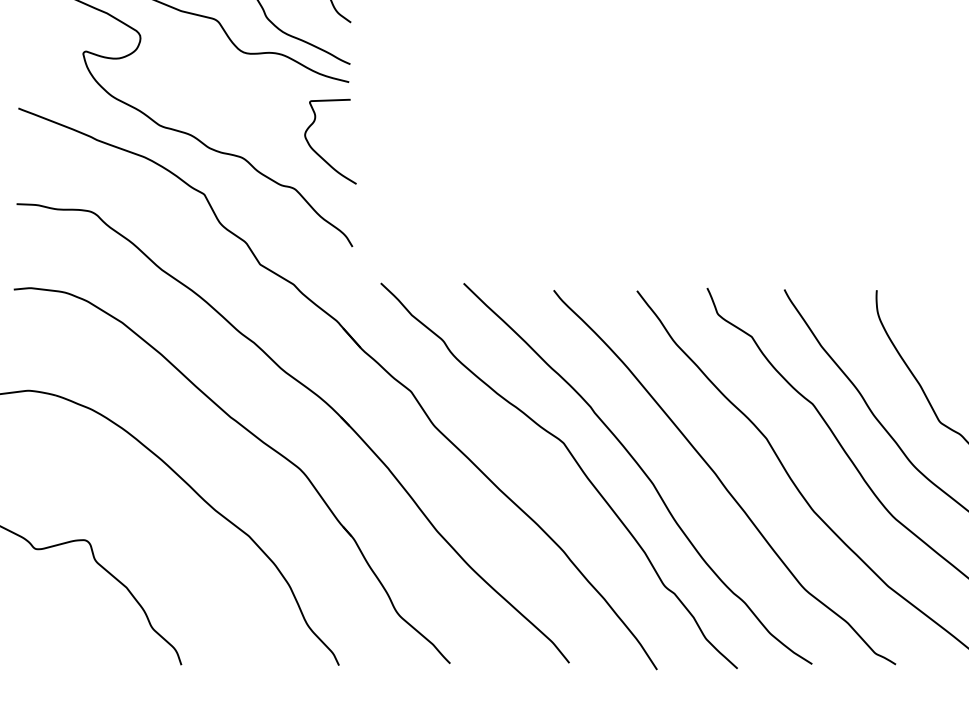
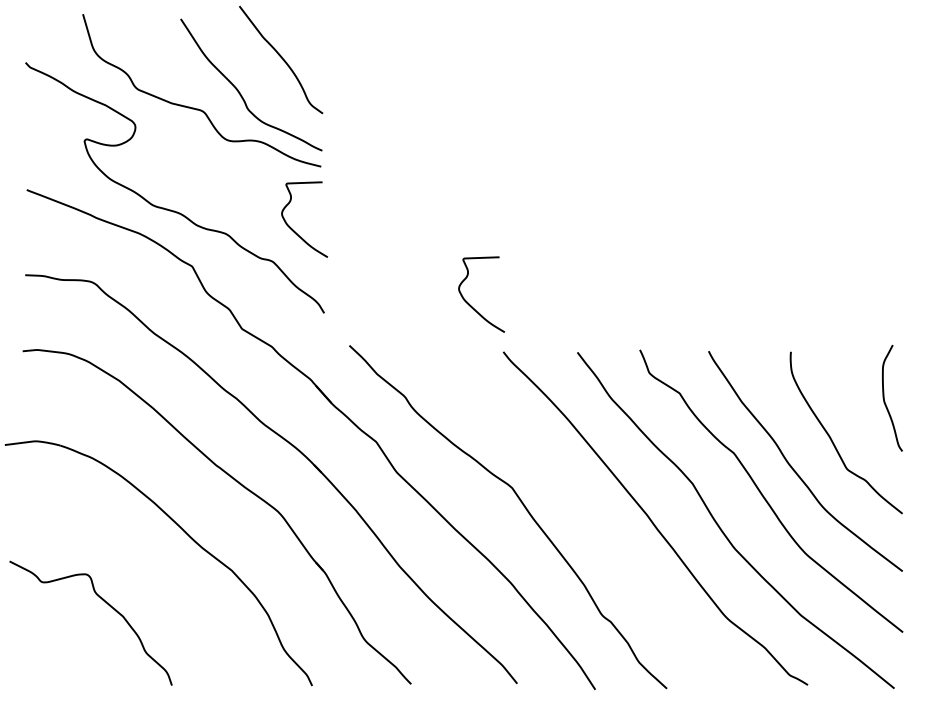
curve: (516, 237) -> (470, 304), added
curve: (640, 469) -> (580, 511), removed

